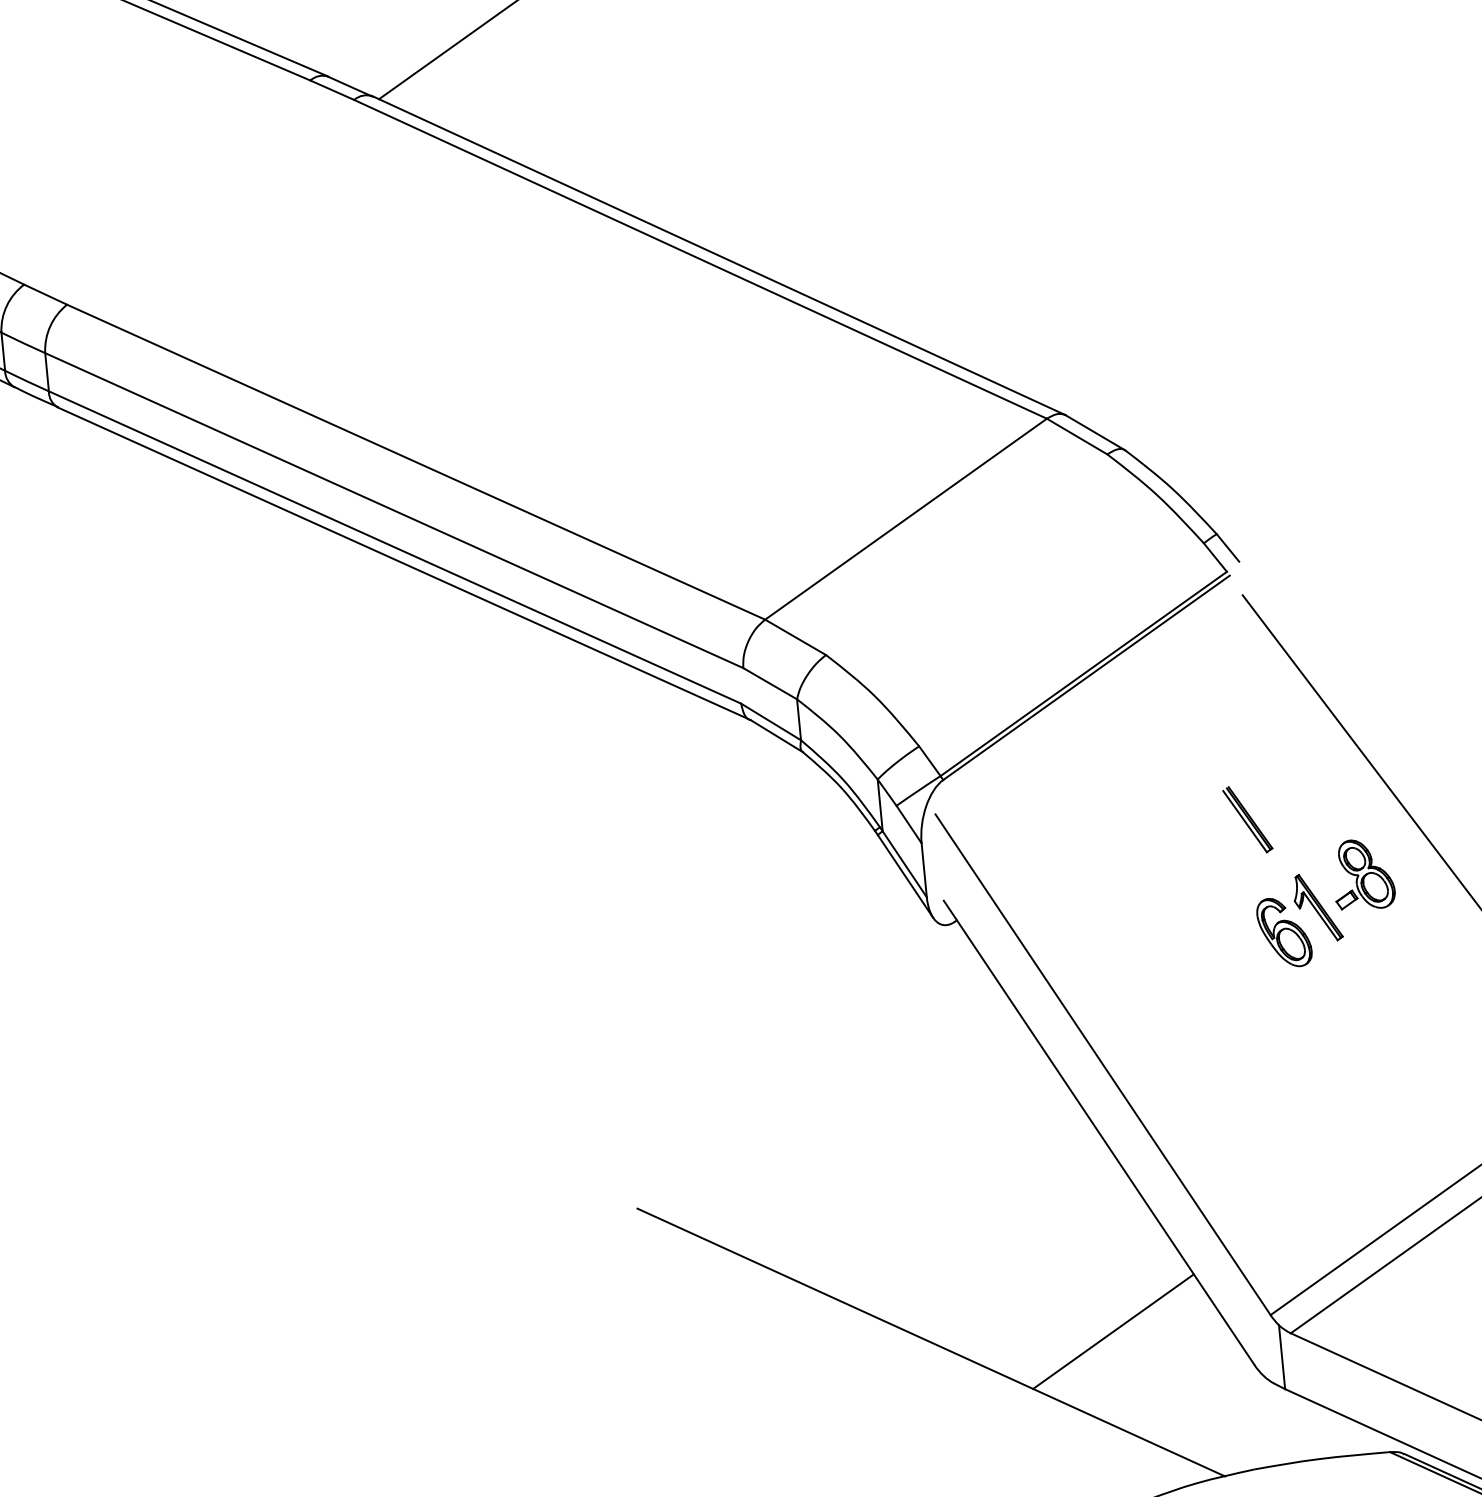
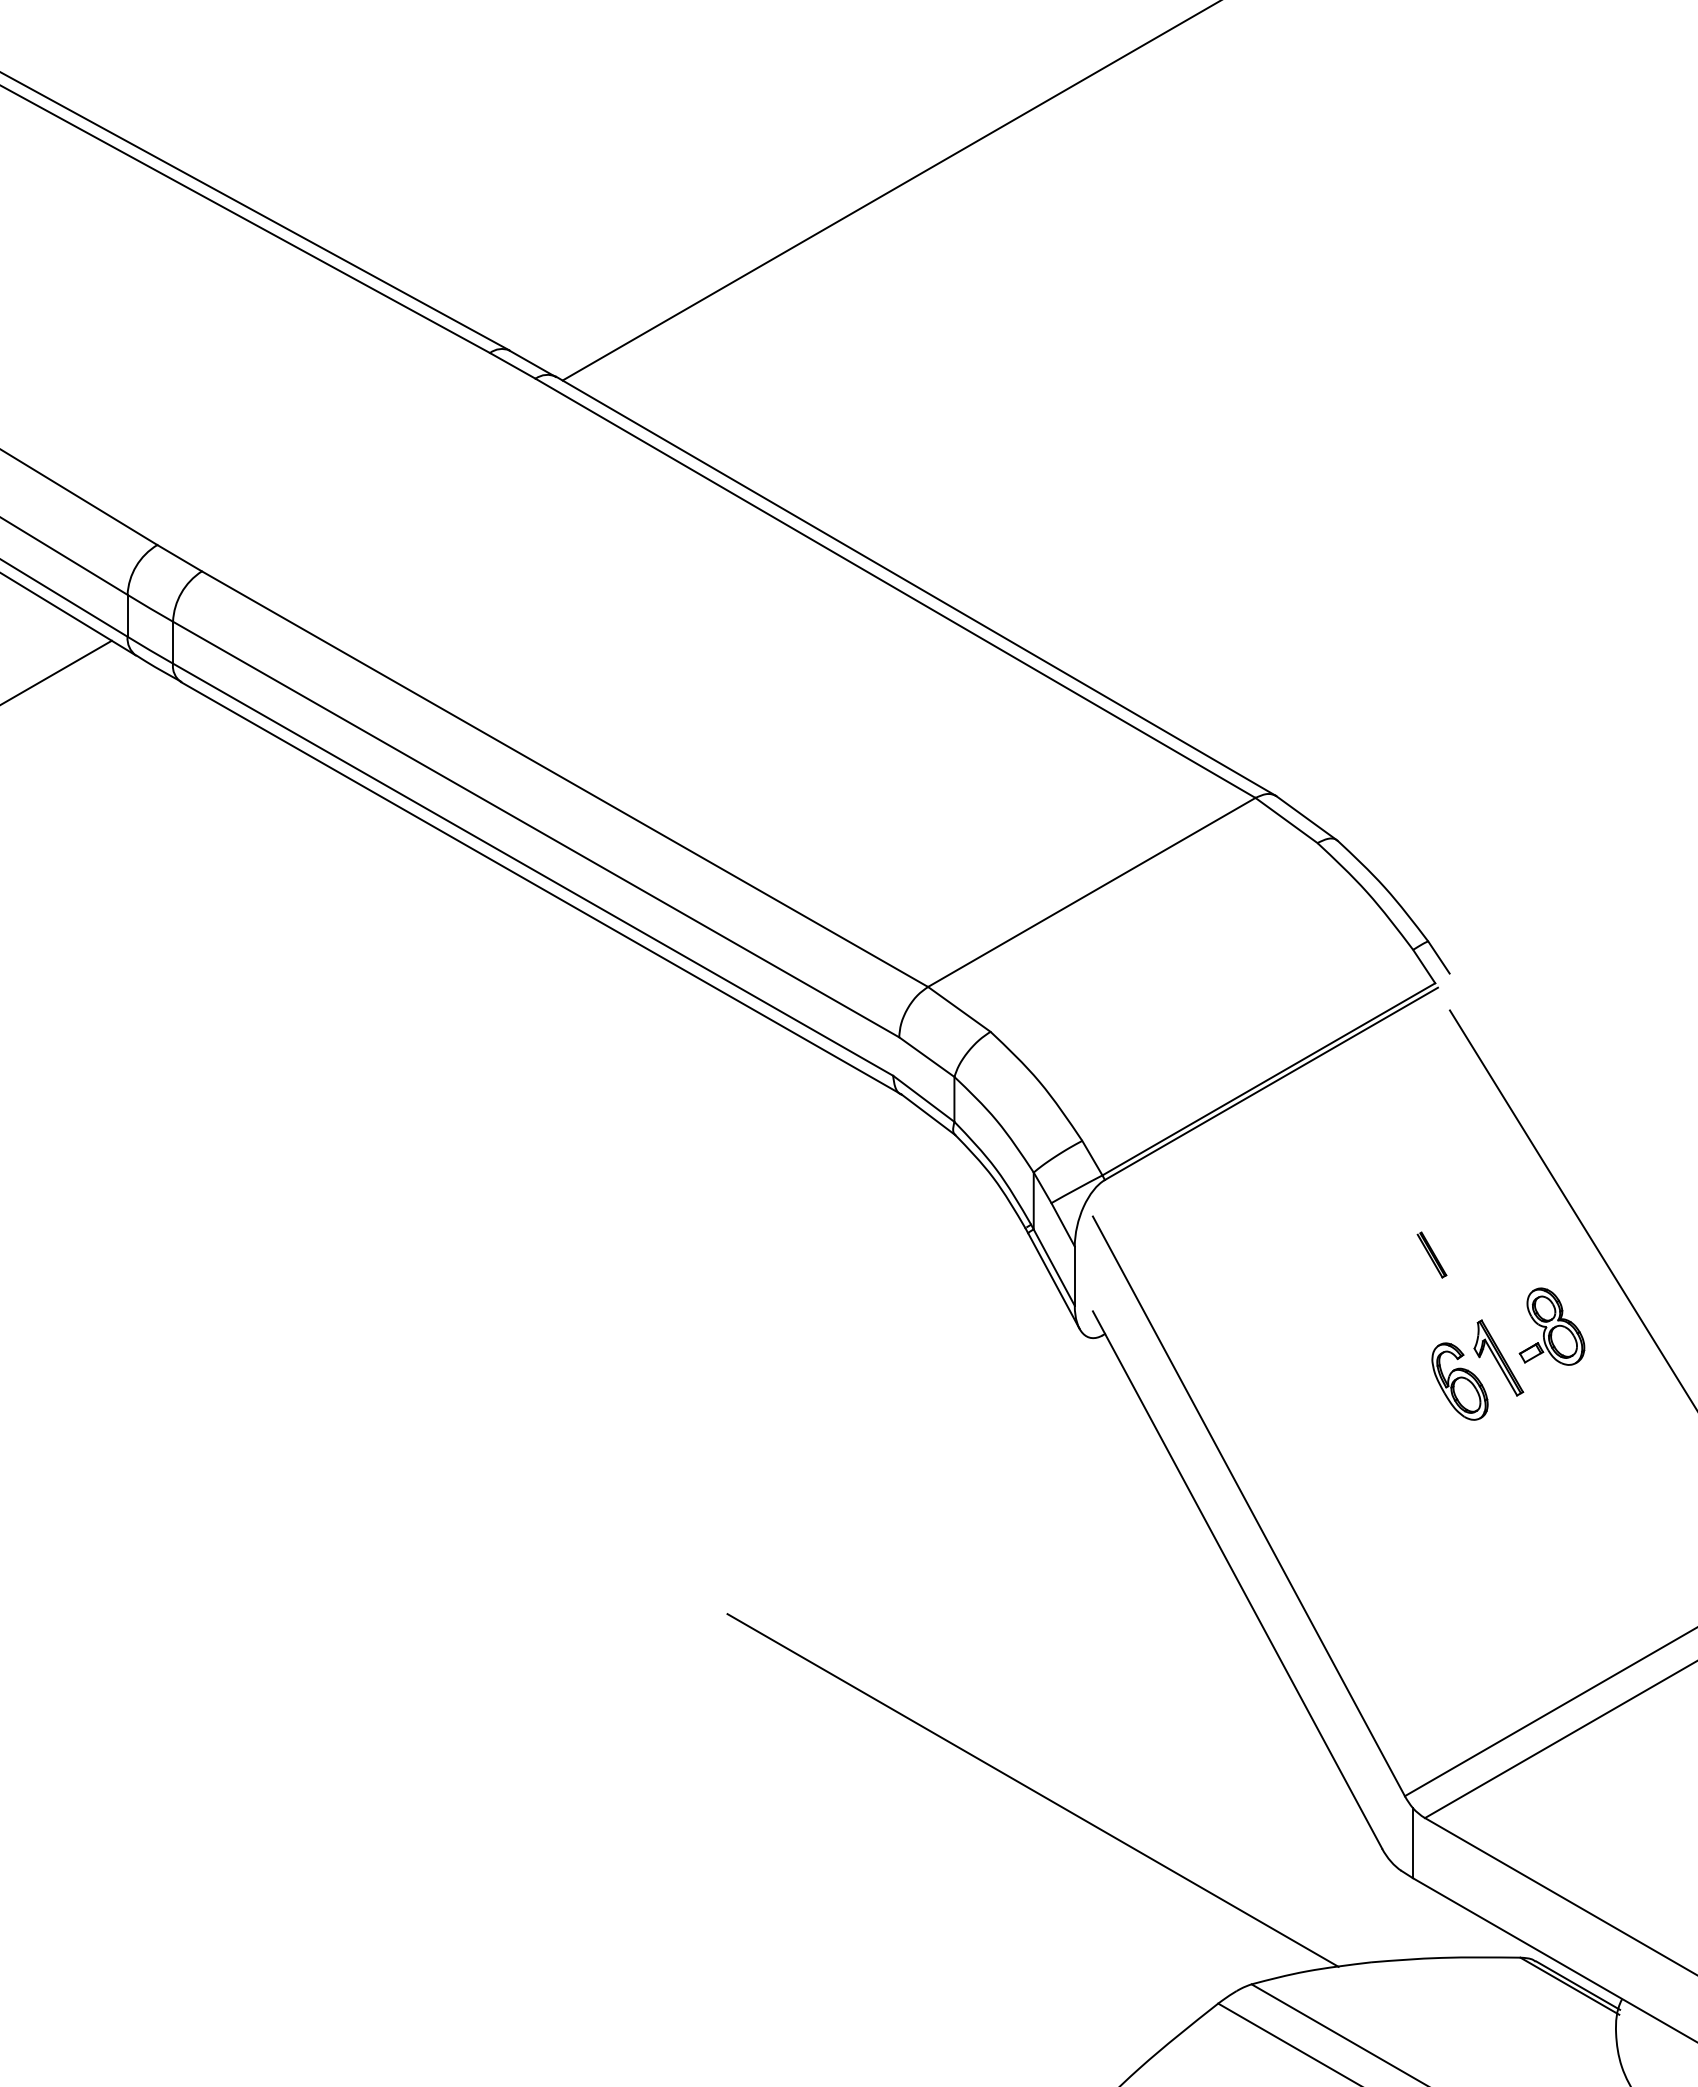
part: (1247, 819) -> (1431, 1254), size x0.6
line: (1112, 1331) -> (1231, 1797), removed

